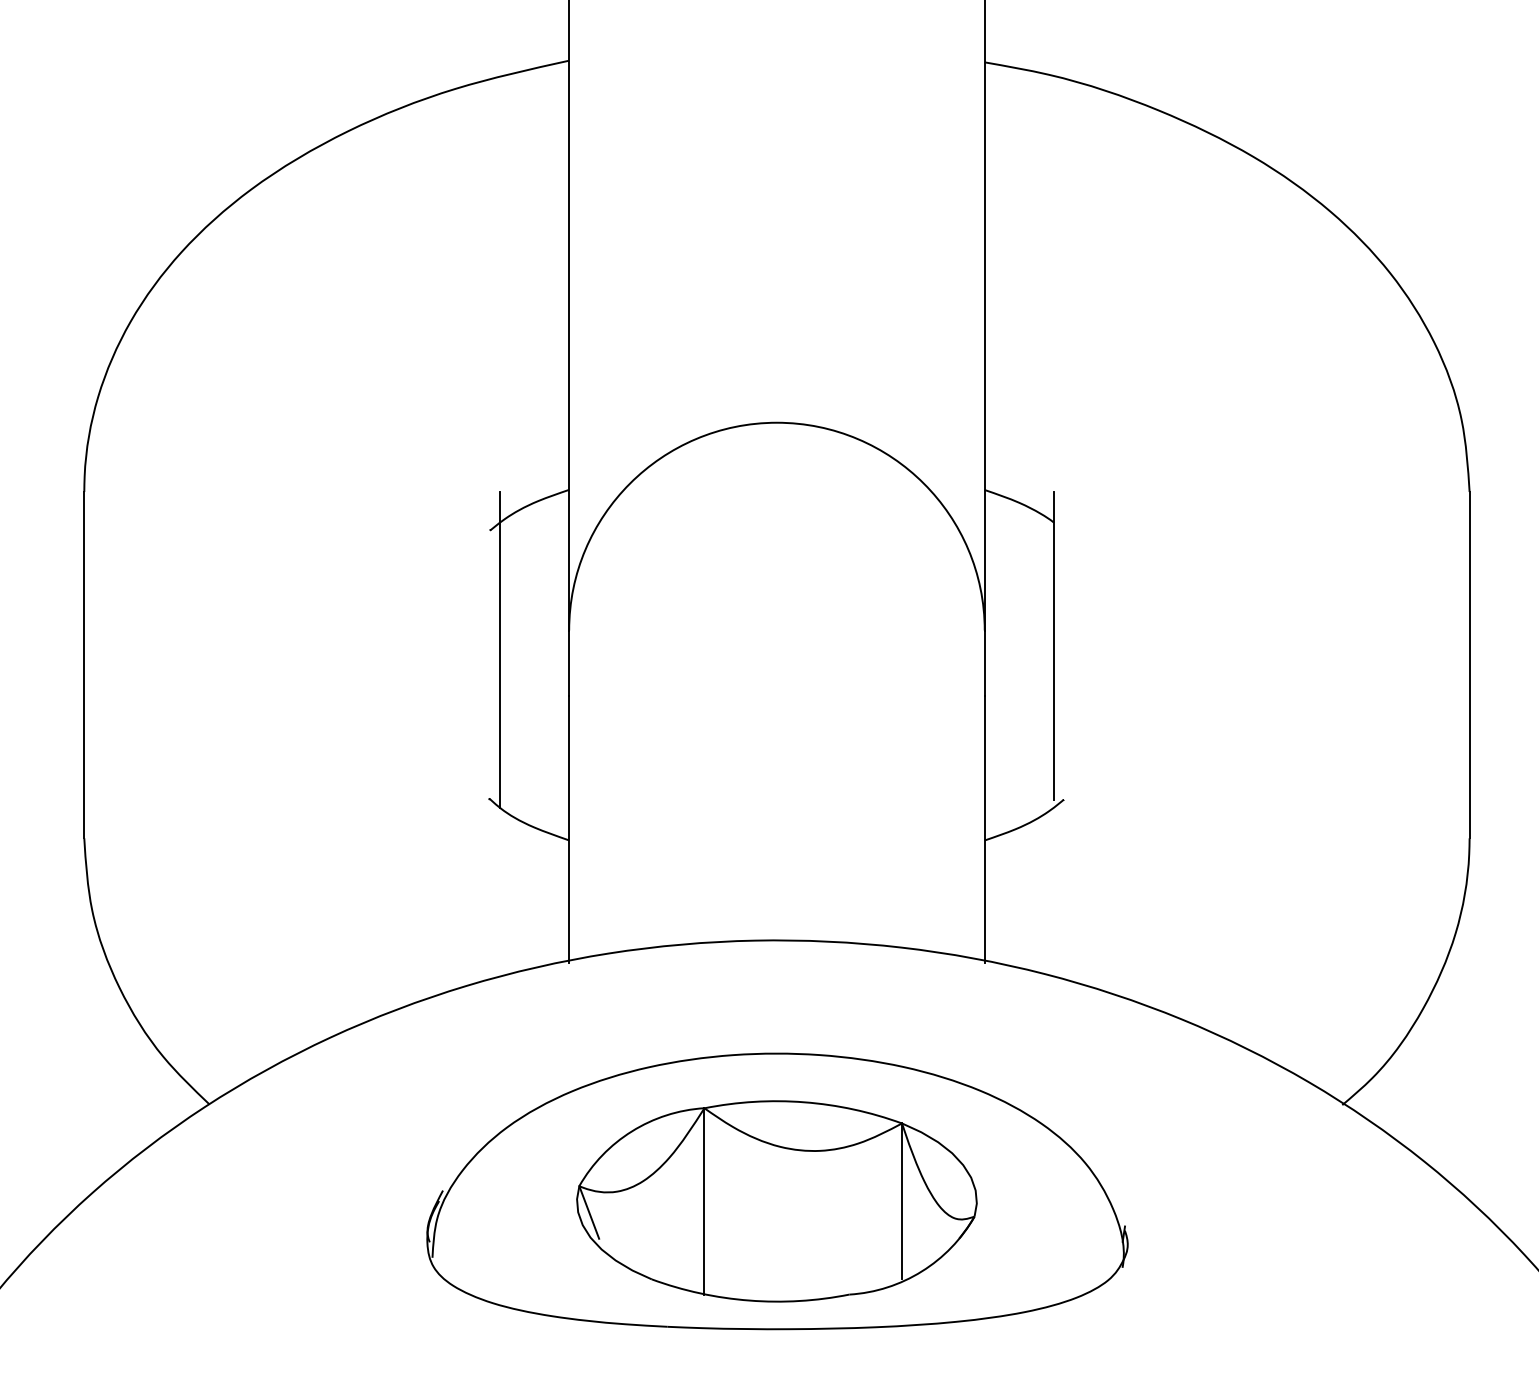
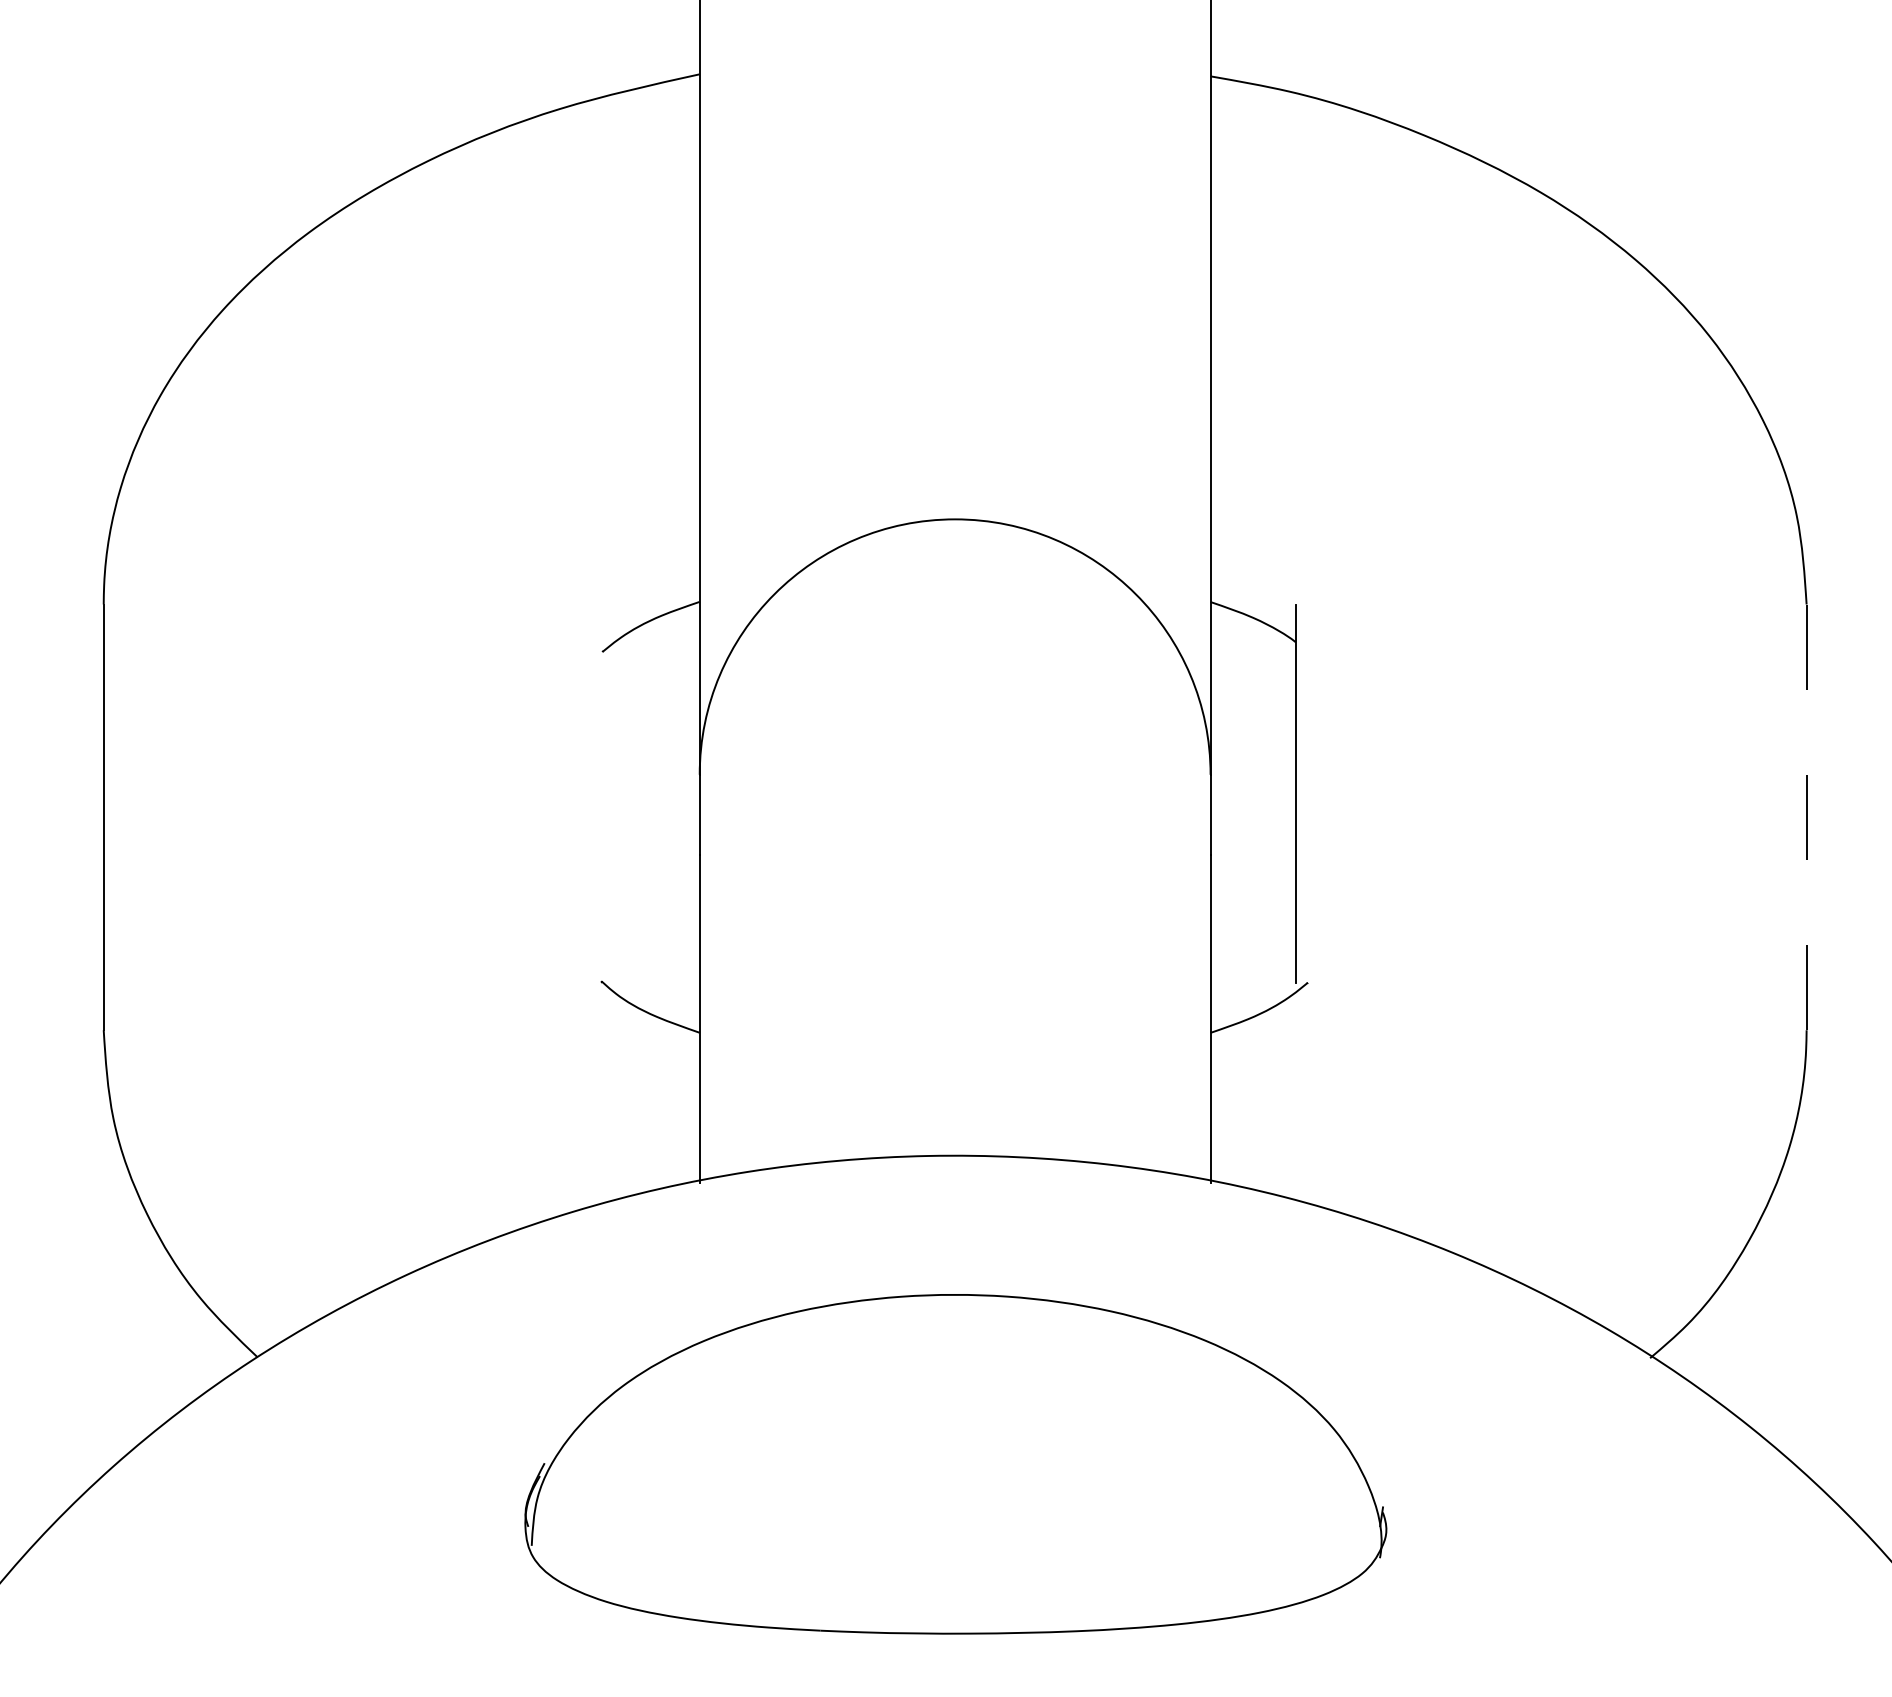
line: (499, 649) -> (614, 798), removed
line: (1469, 665) -> (1806, 817), solid -> dashed
part: (776, 1201) -> (954, 1476), removed

